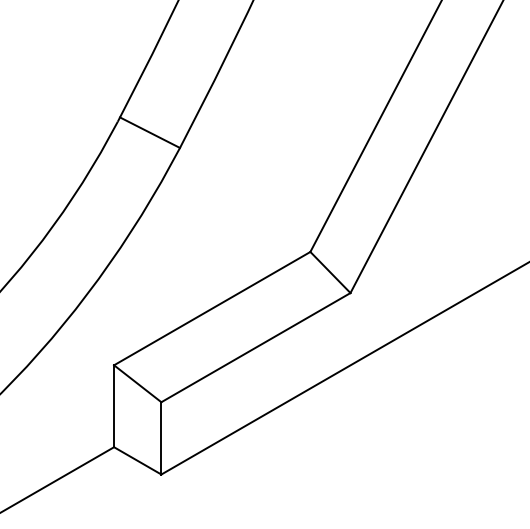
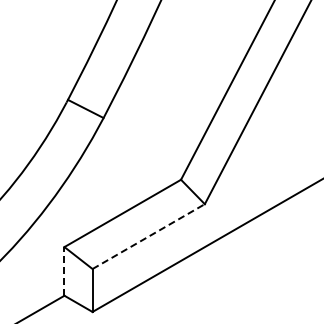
line: (255, 347) -> (148, 236), solid -> dashed
line: (114, 404) -> (64, 270), solid -> dashed

